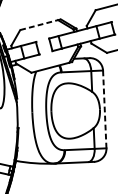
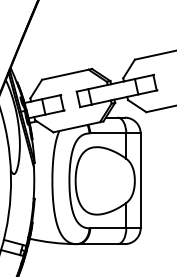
line: (40, 24) -> (67, 74), dashed -> solid
line: (104, 109) -> (140, 181), dashed -> solid

